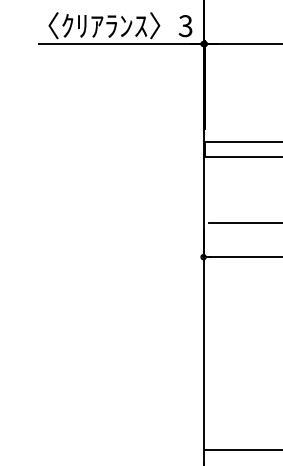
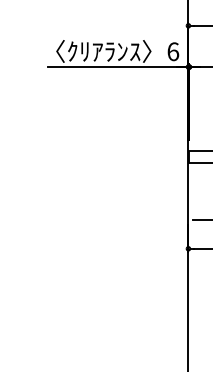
text: (185, 26) -> (173, 52), 3 -> 6

